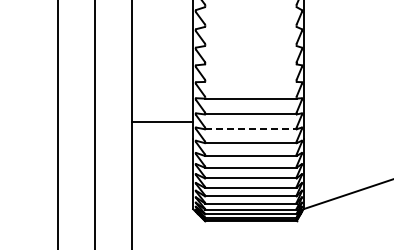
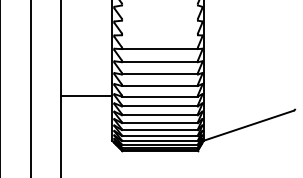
line: (162, 122) -> (86, 96), moved
line: (250, 129) -> (159, 74), dashed -> solid

